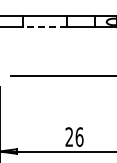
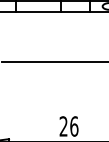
line: (45, 27) -> (38, 12), dashed -> solid

